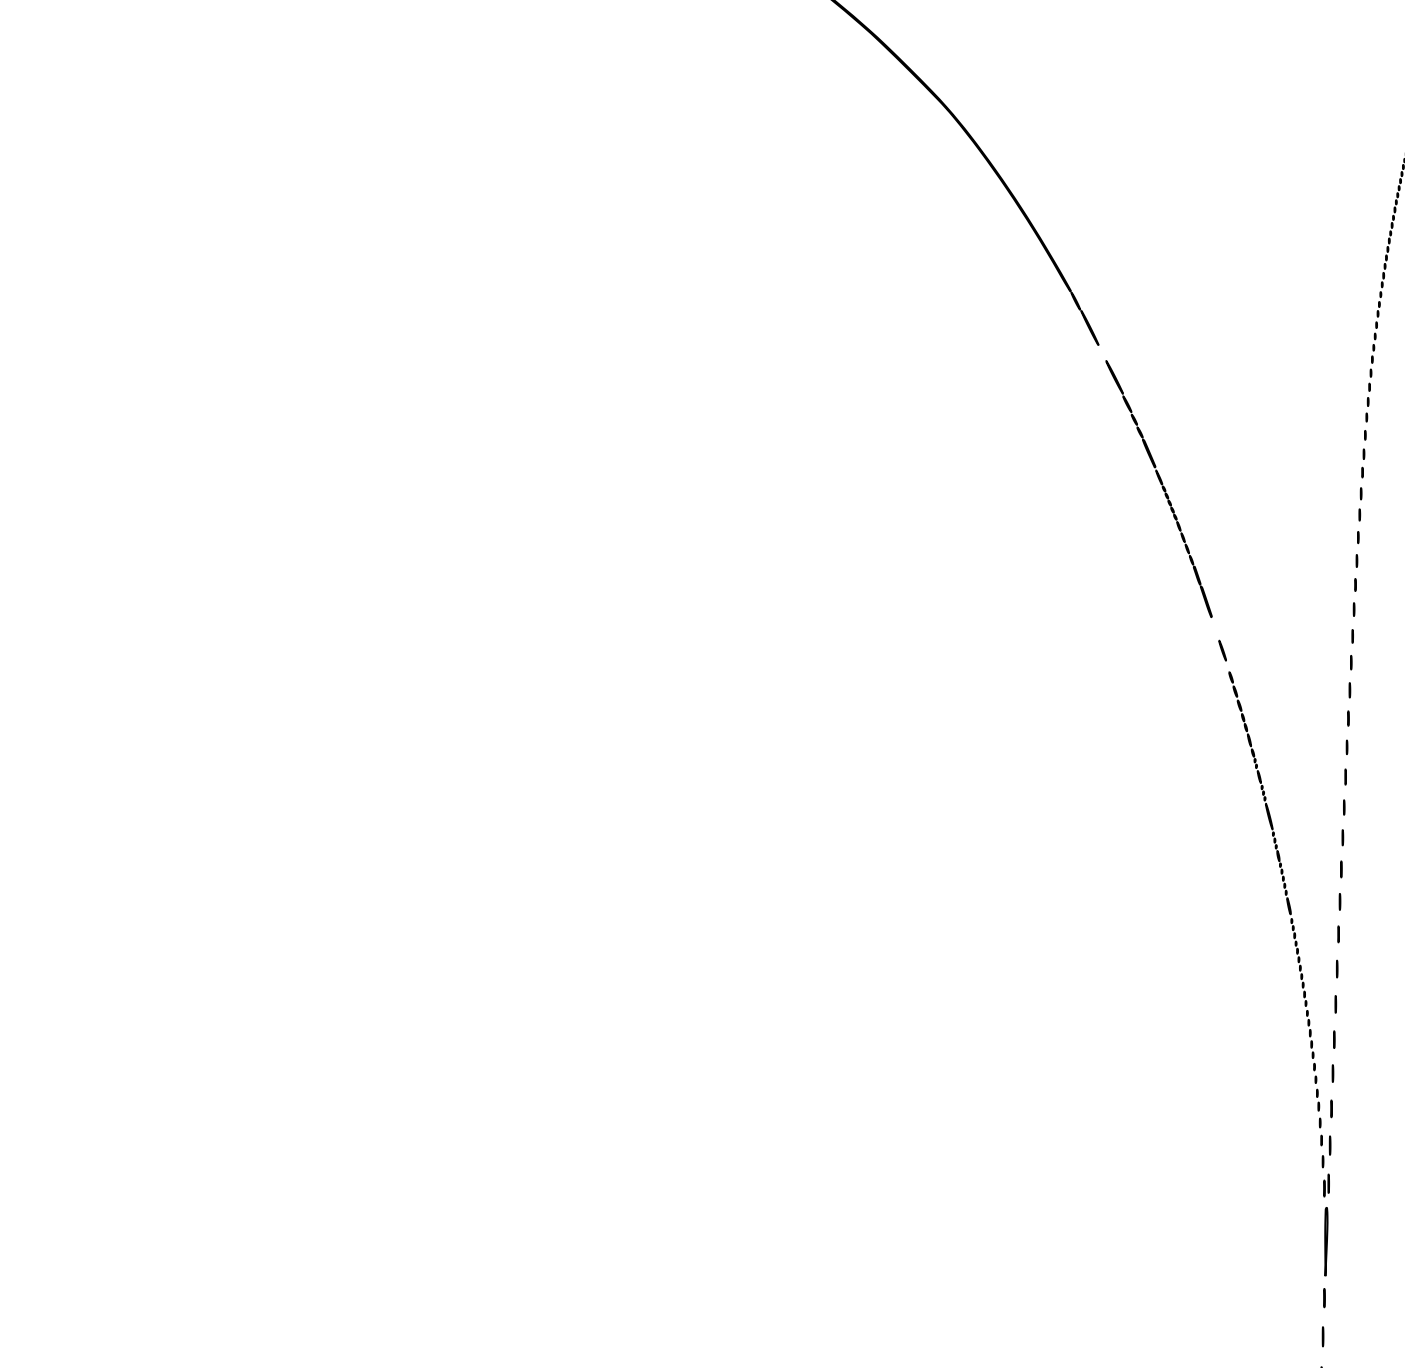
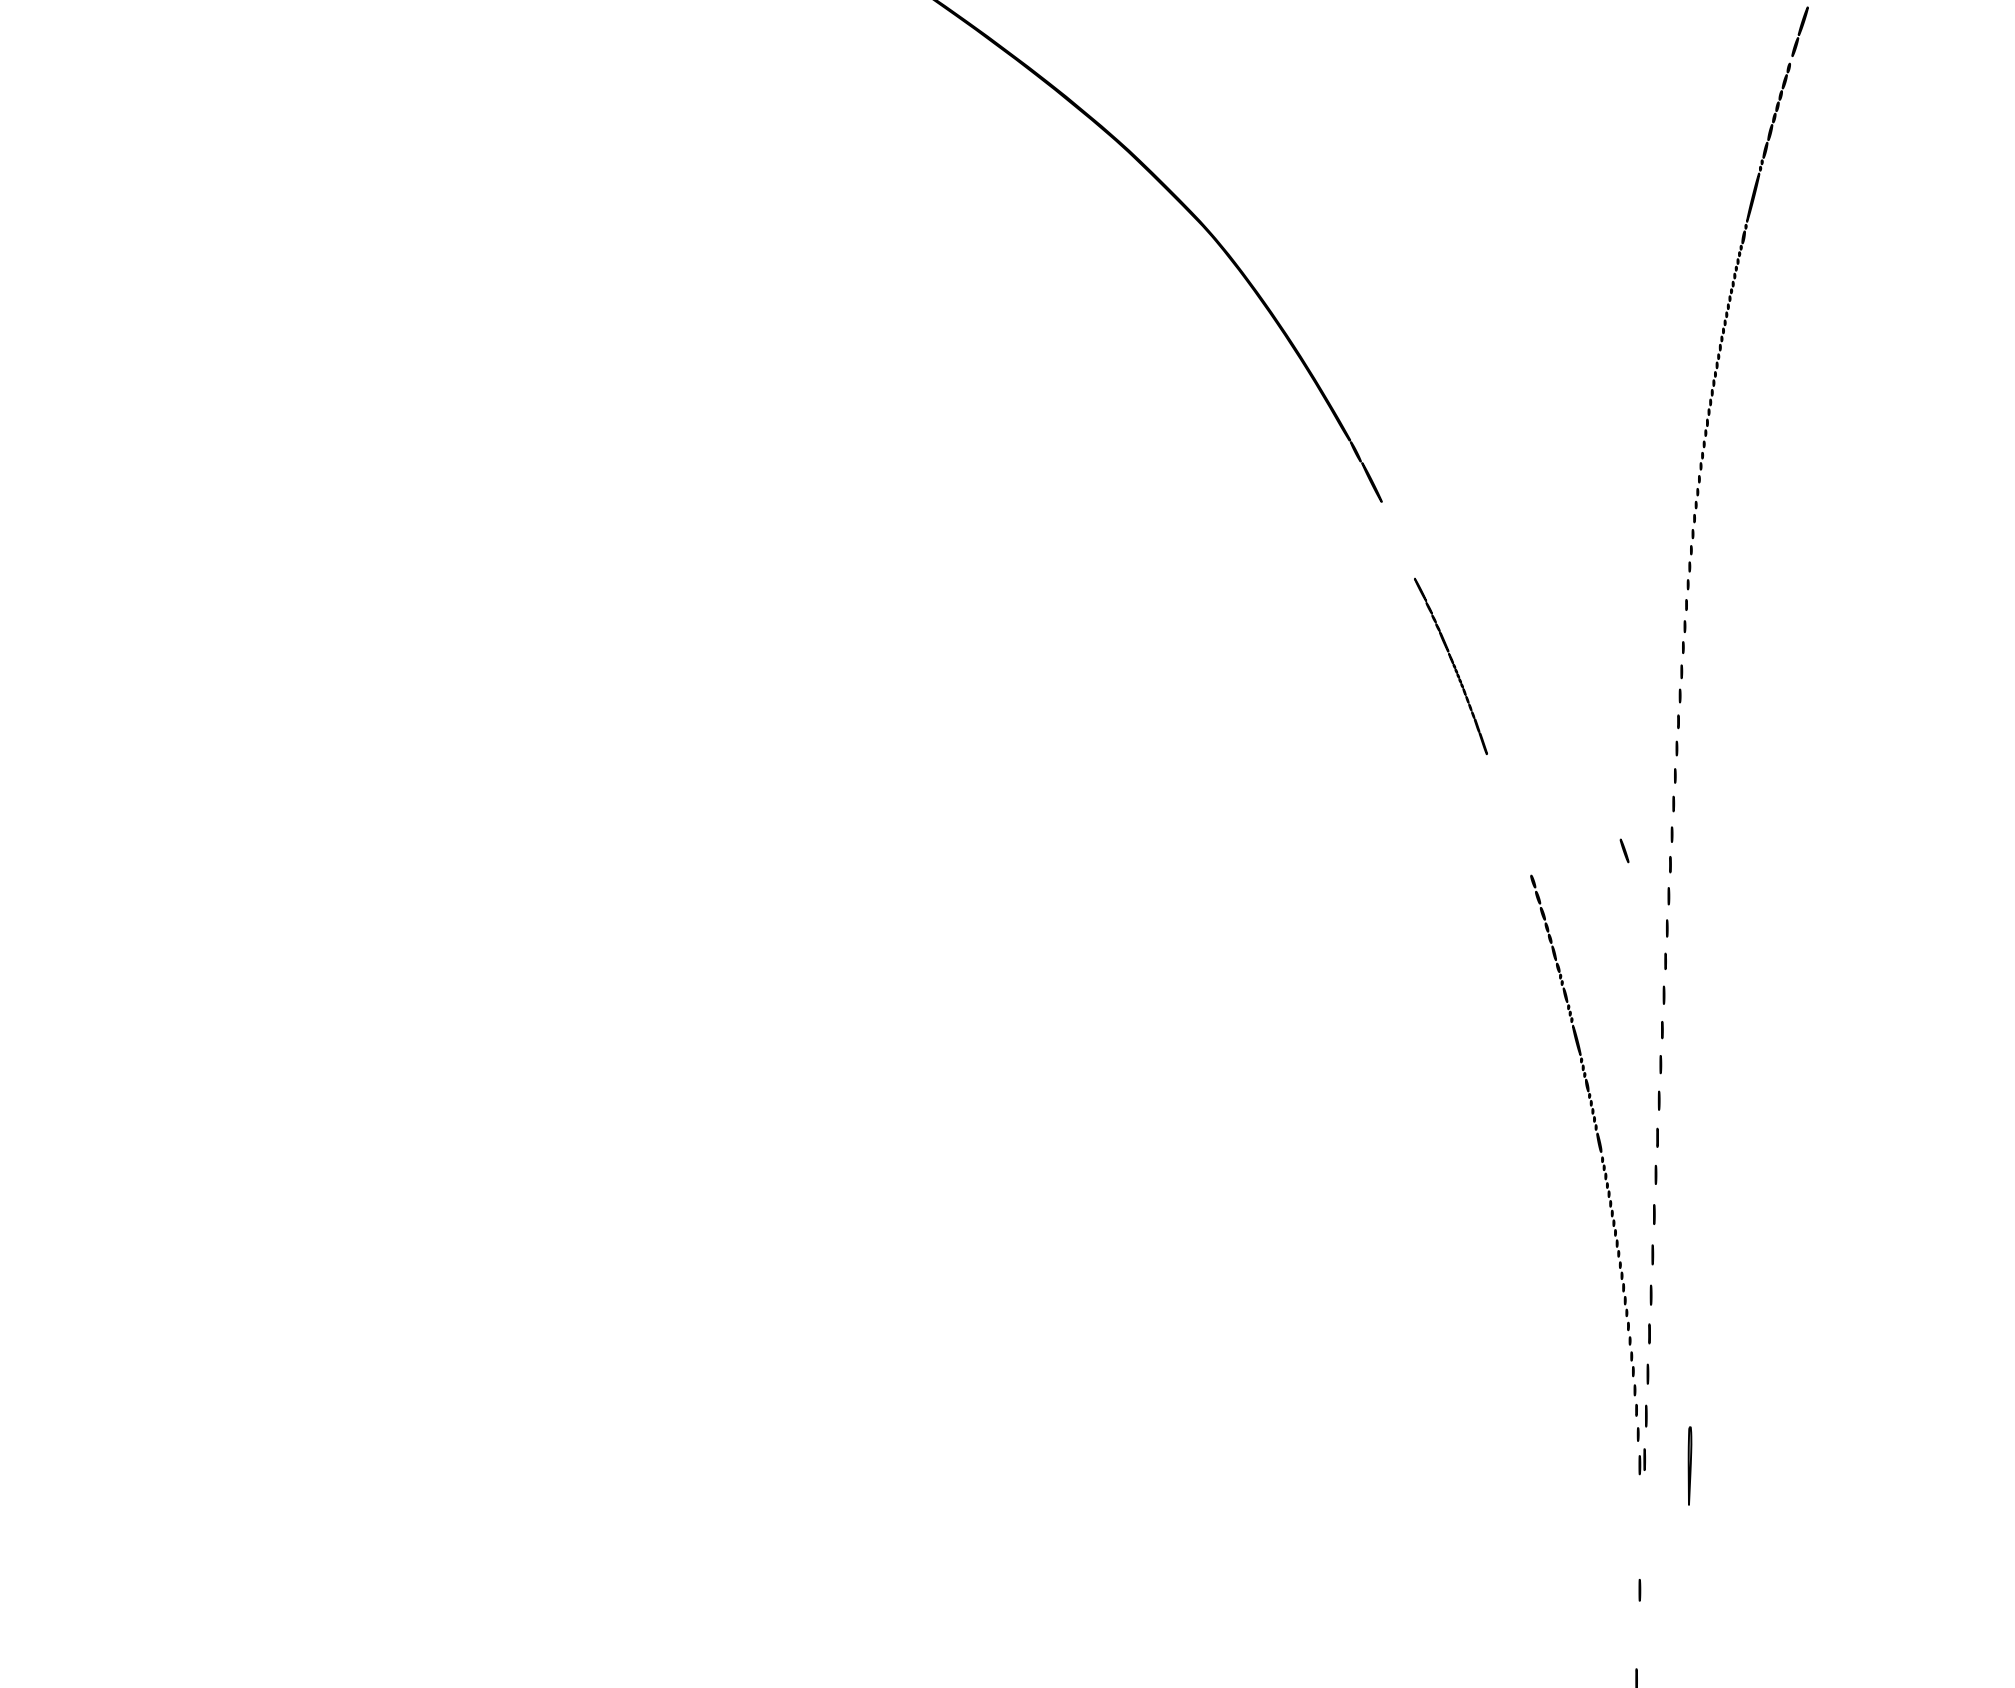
part: (1158, 489) -> (1450, 666), size x0.6
line: (1222, 650) -> (1624, 850), moved
part: (1325, 1241) -> (1689, 1465), moved
line: (1323, 1336) -> (1638, 1634), removed

